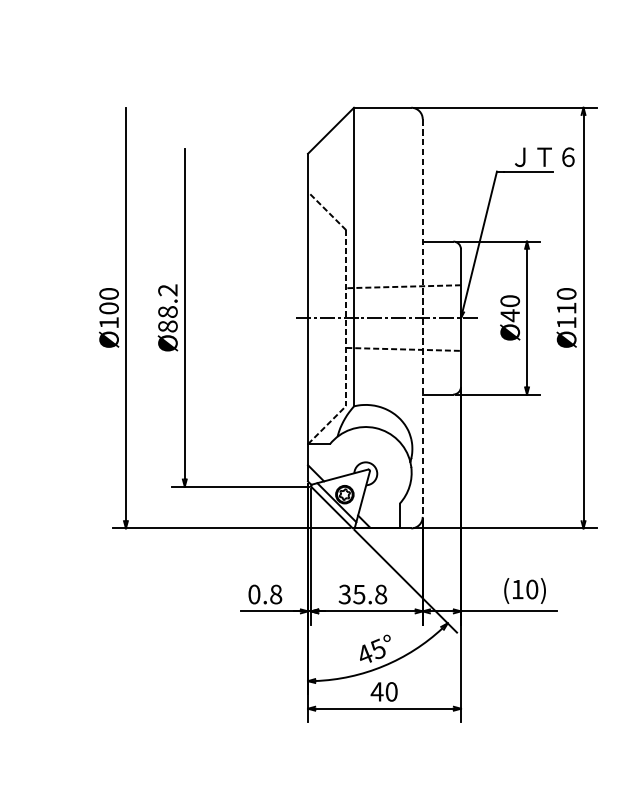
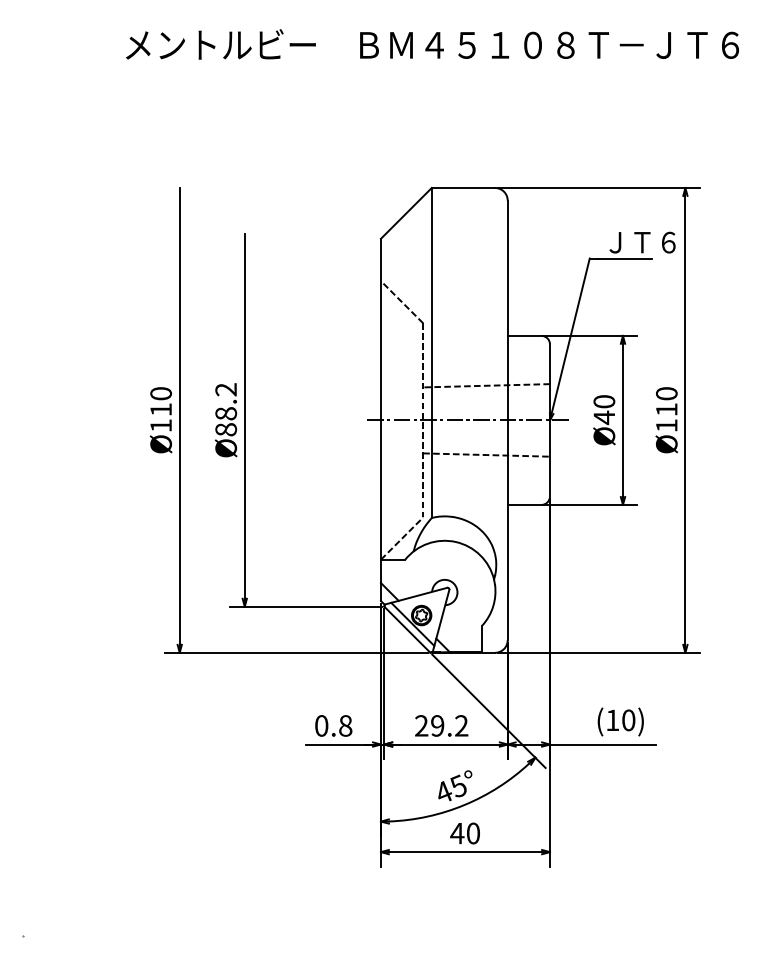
text: (108, 308) -> (160, 409), Ø100 -> Ø110
line: (422, 318) -> (507, 420), dashed -> solid
text: (362, 594) -> (441, 725), 35.8 -> 29.2

